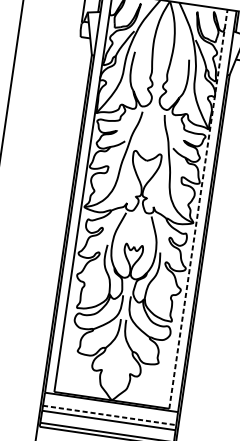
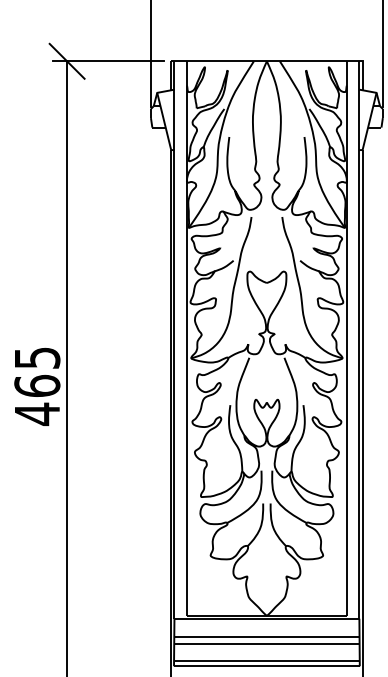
line: (198, 209) -> (346, 338), dashed -> solid
line: (109, 415) -> (266, 636), dashed -> solid

